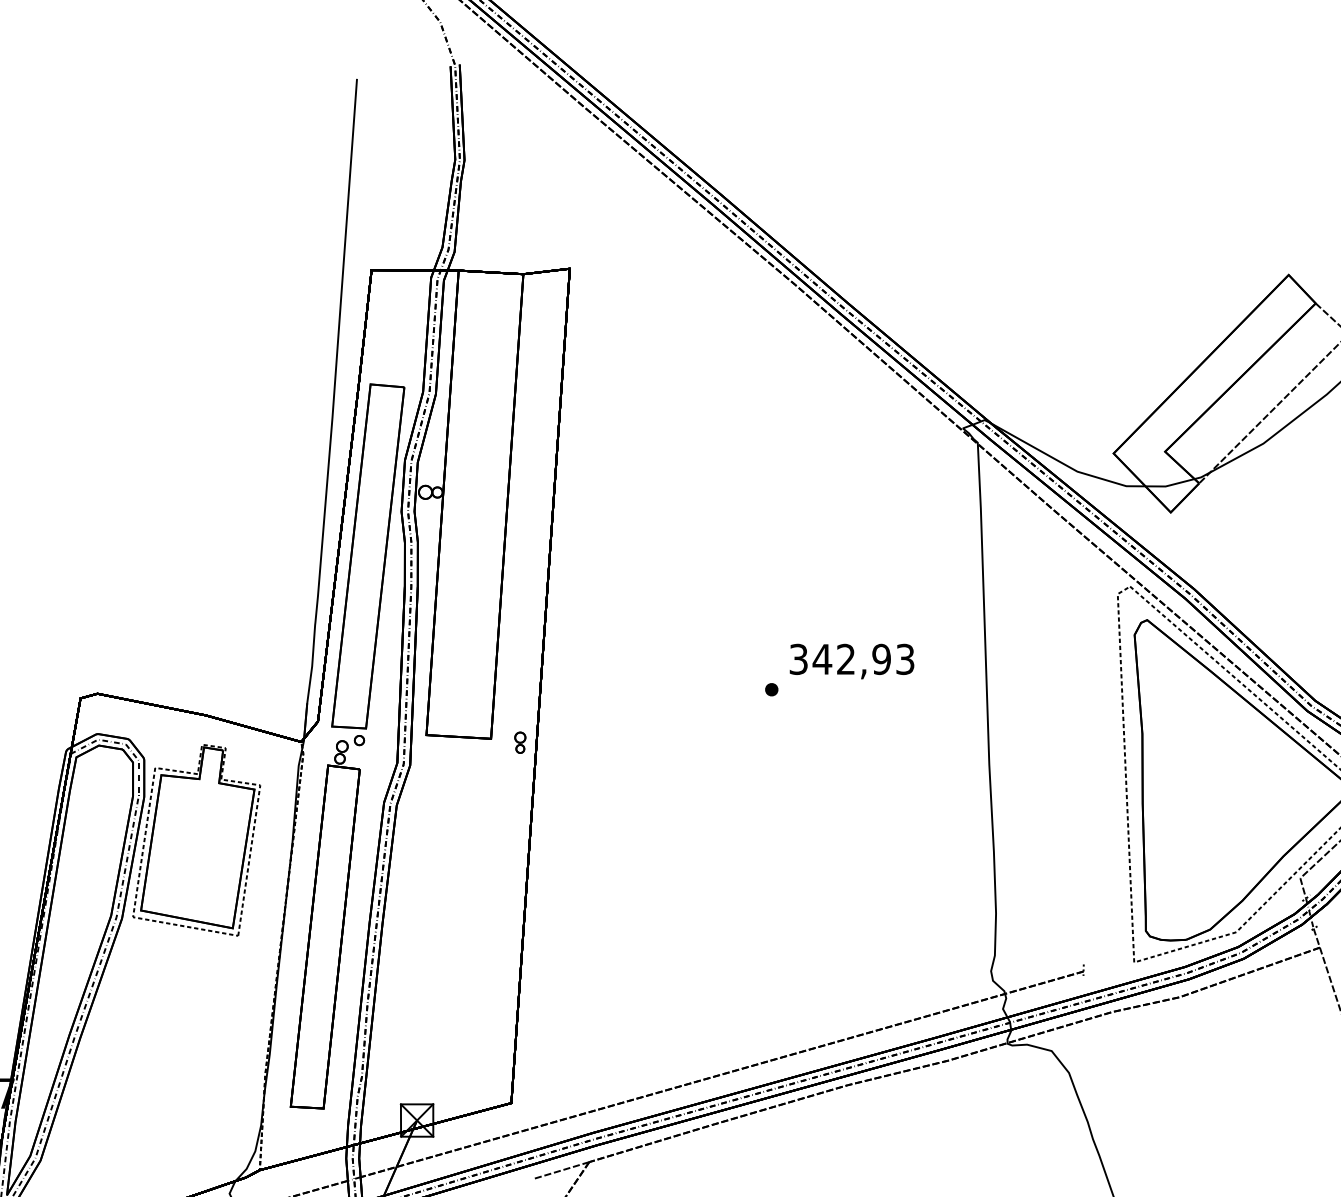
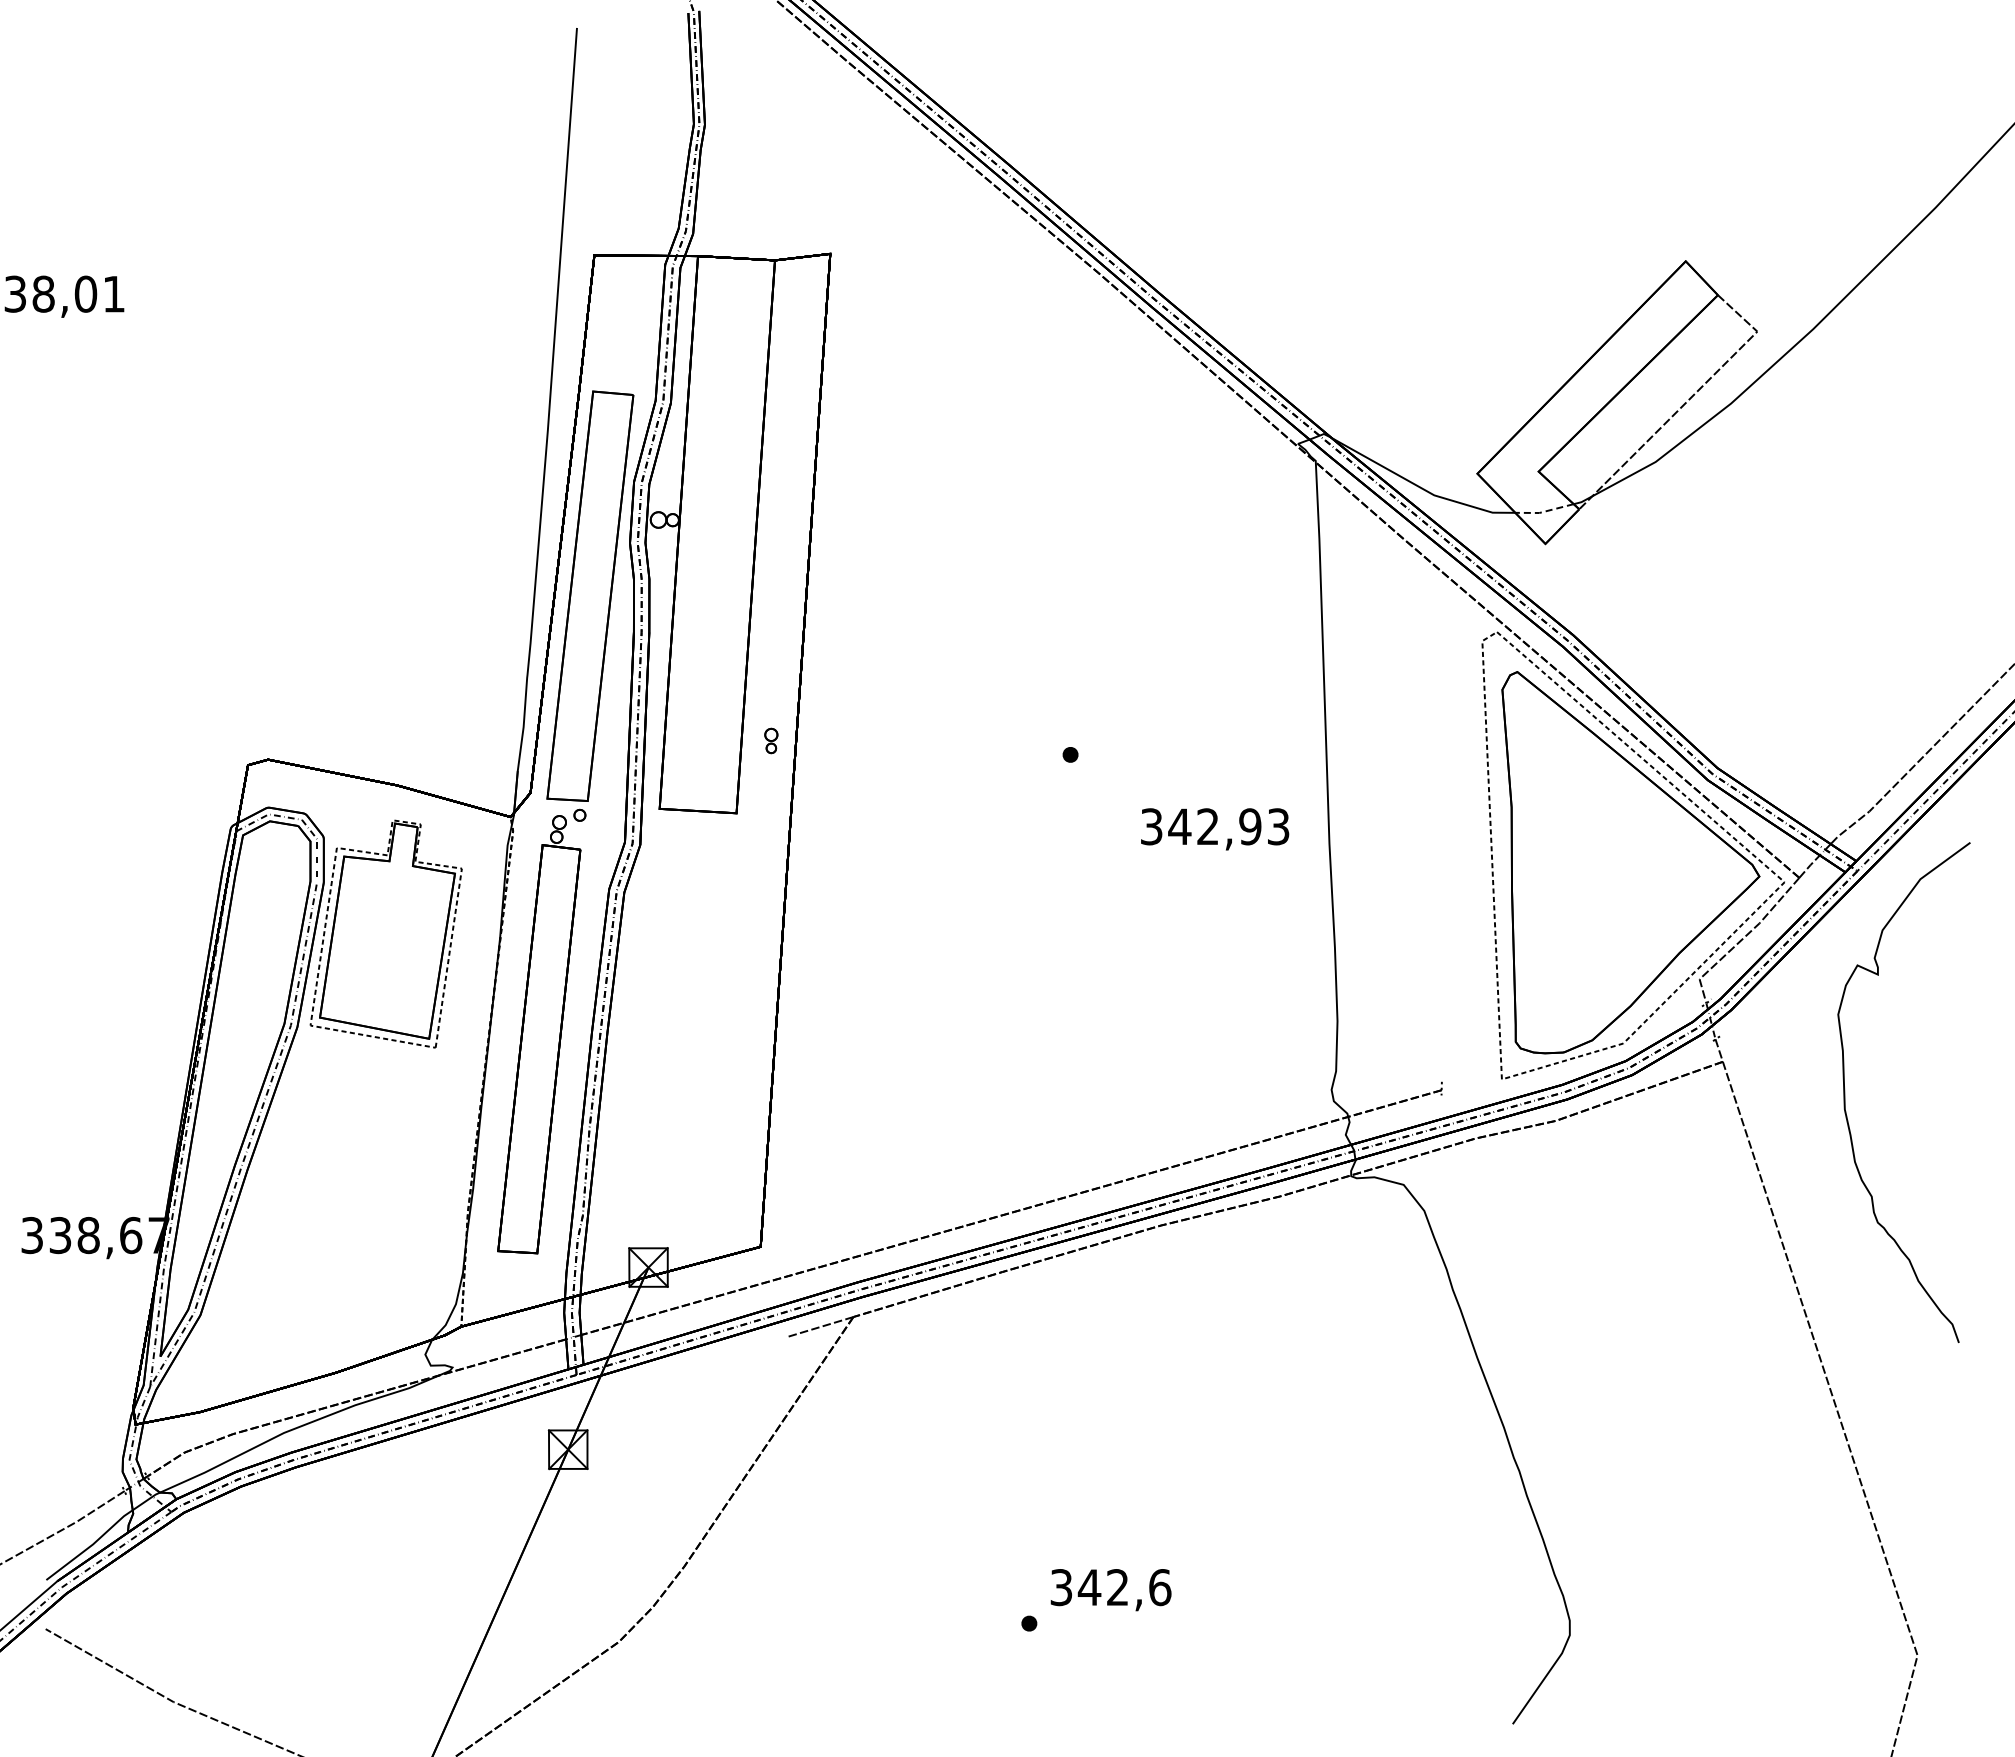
line: (1170, 485) -> (1544, 511), solid -> dashed
text: (852, 661) -> (1215, 829), moved
part: (520, 742) -> (771, 740), moved

